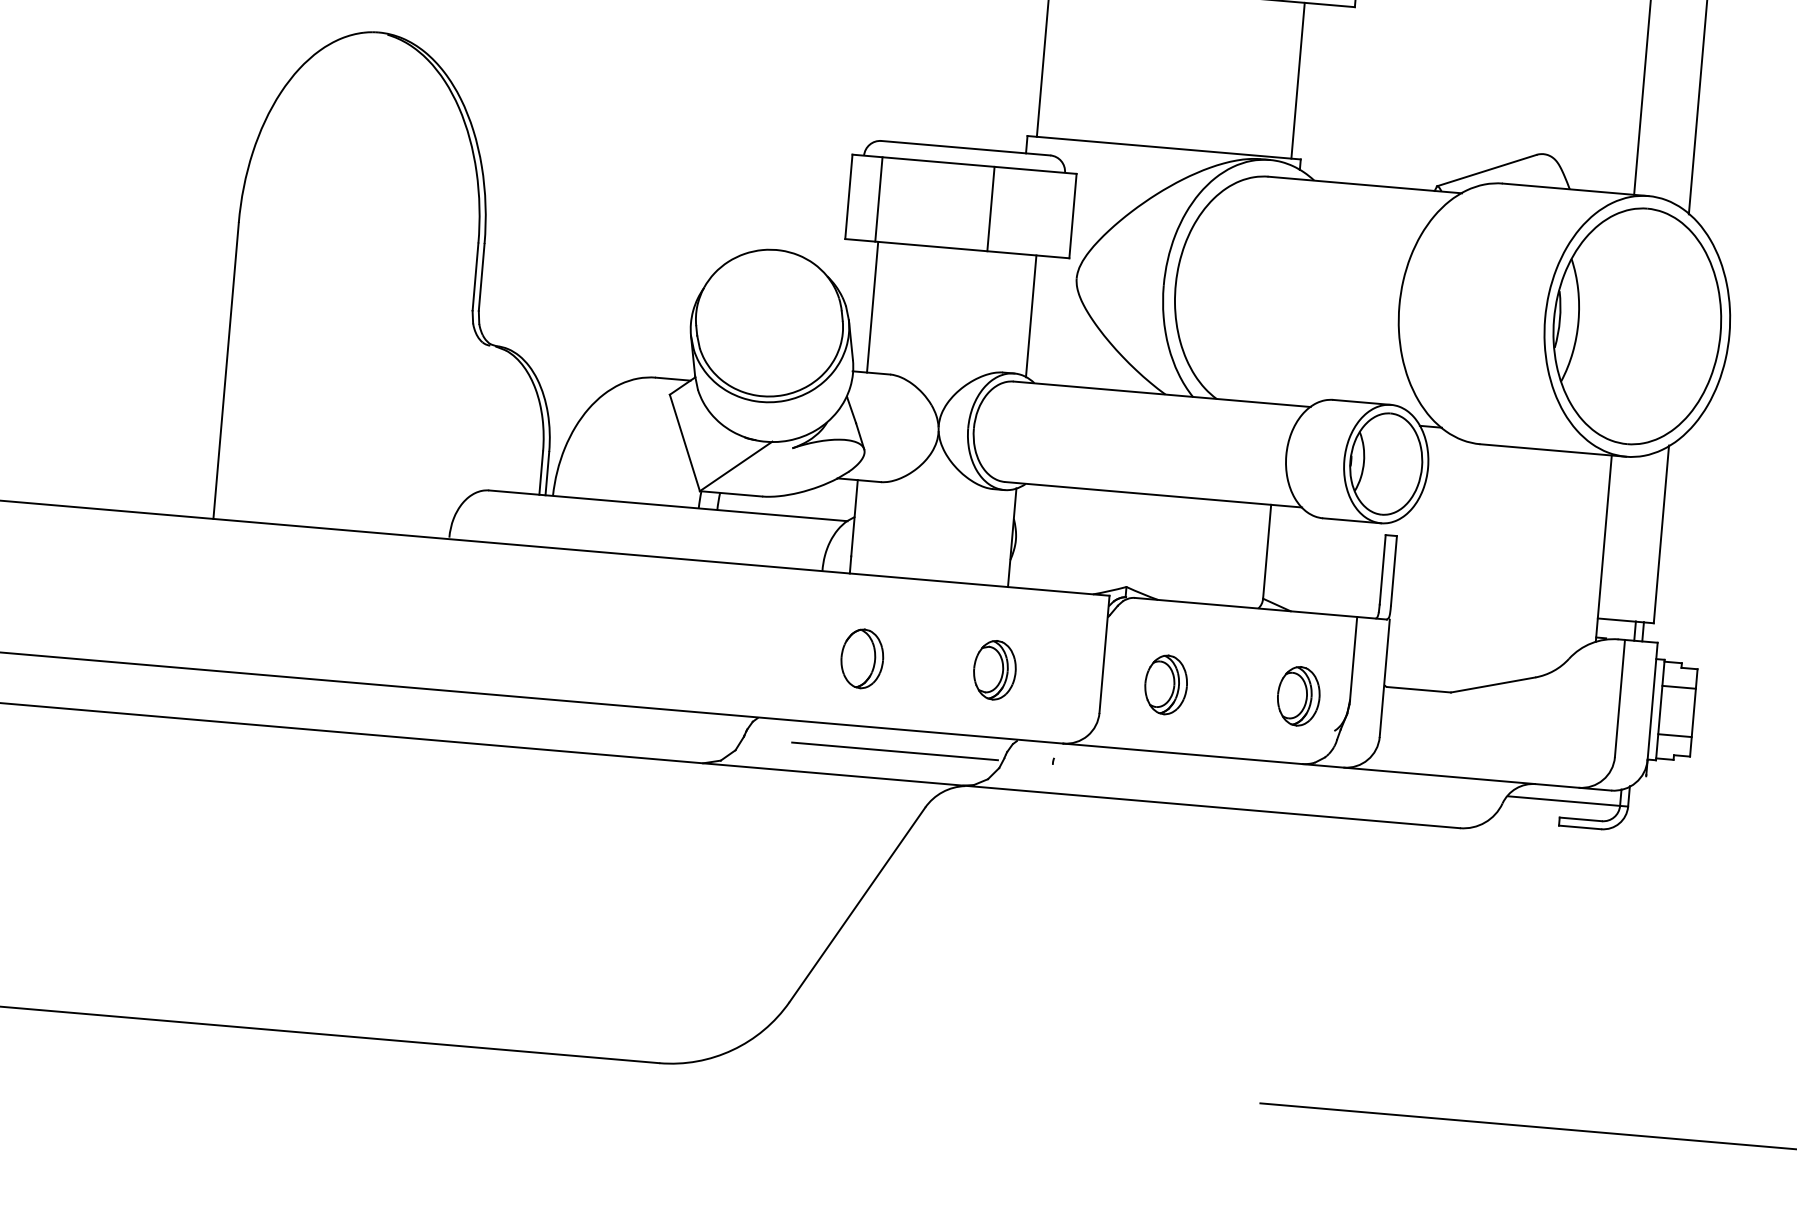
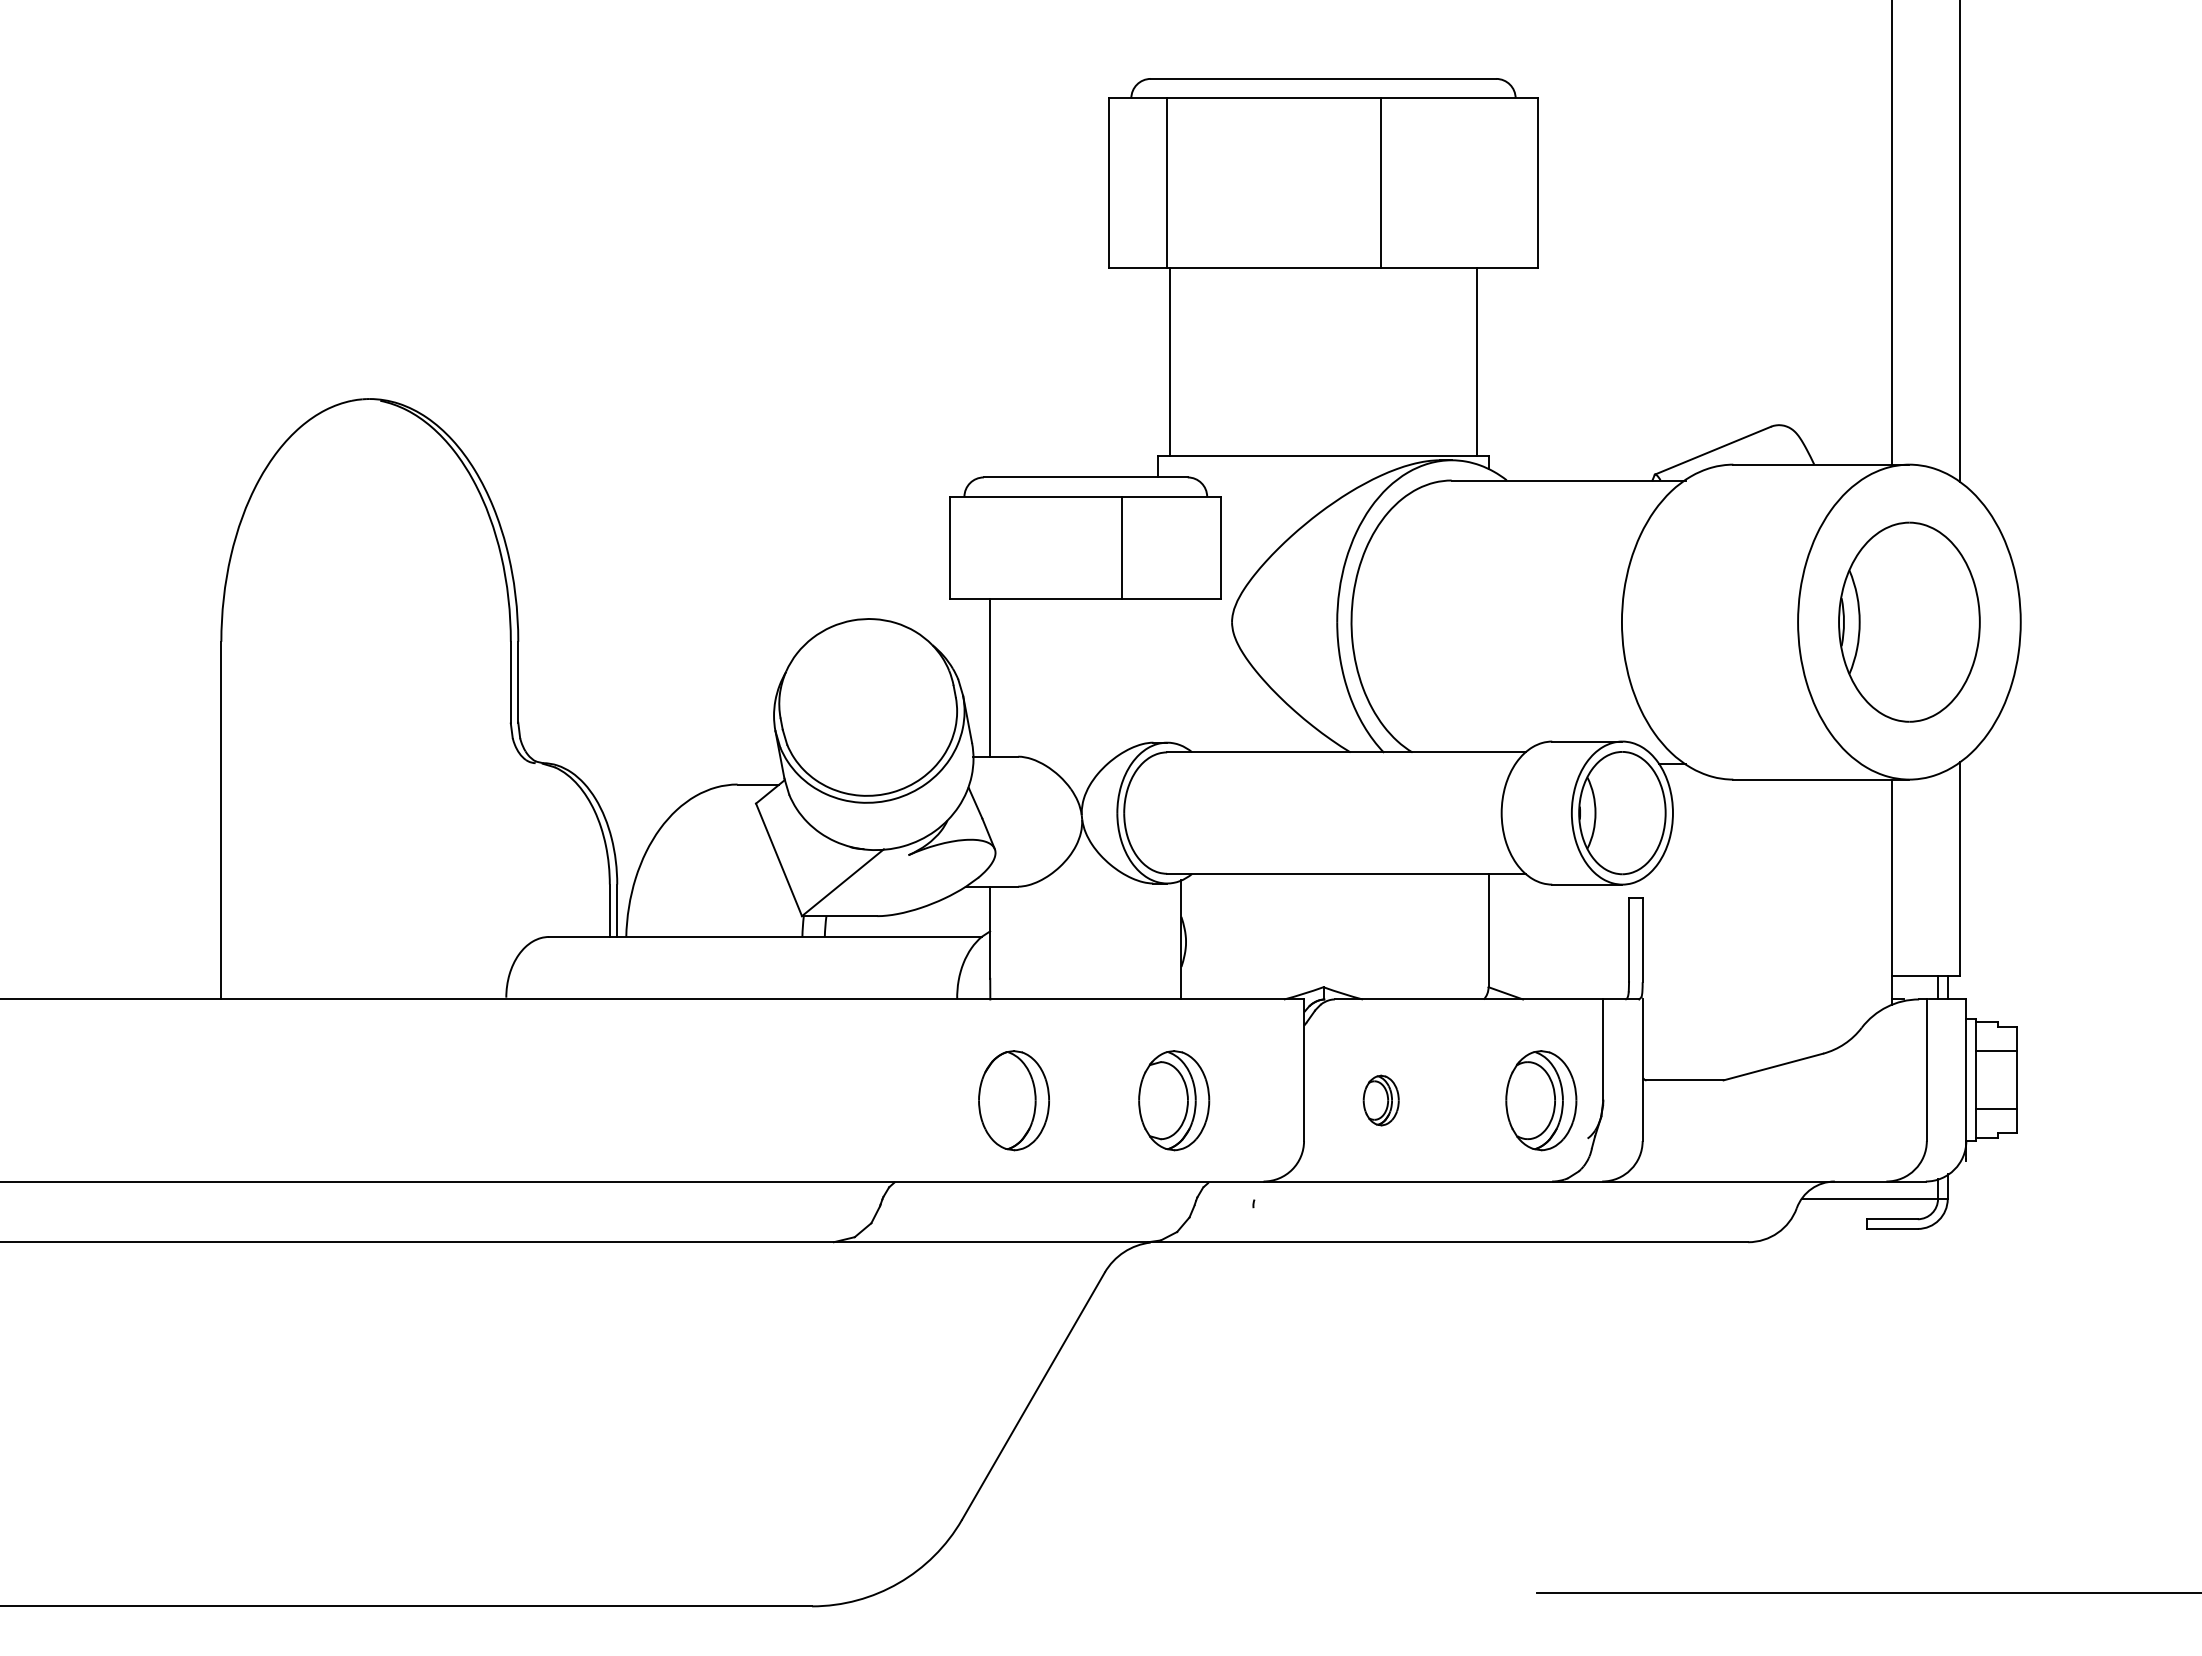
line: (878, 199) -> (986, 547), removed
line: (1031, 316) -> (1181, 672), removed
part: (1637, 326) -> (1909, 622), size x0.7
part: (861, 658) -> (1013, 1100), size x1.4
part: (995, 670) -> (1174, 1100), size x1.4
part: (1166, 684) -> (1381, 1100), size x0.7
part: (1298, 696) -> (1541, 1100), size x1.4
line: (894, 751) -> (1062, 1208), removed

